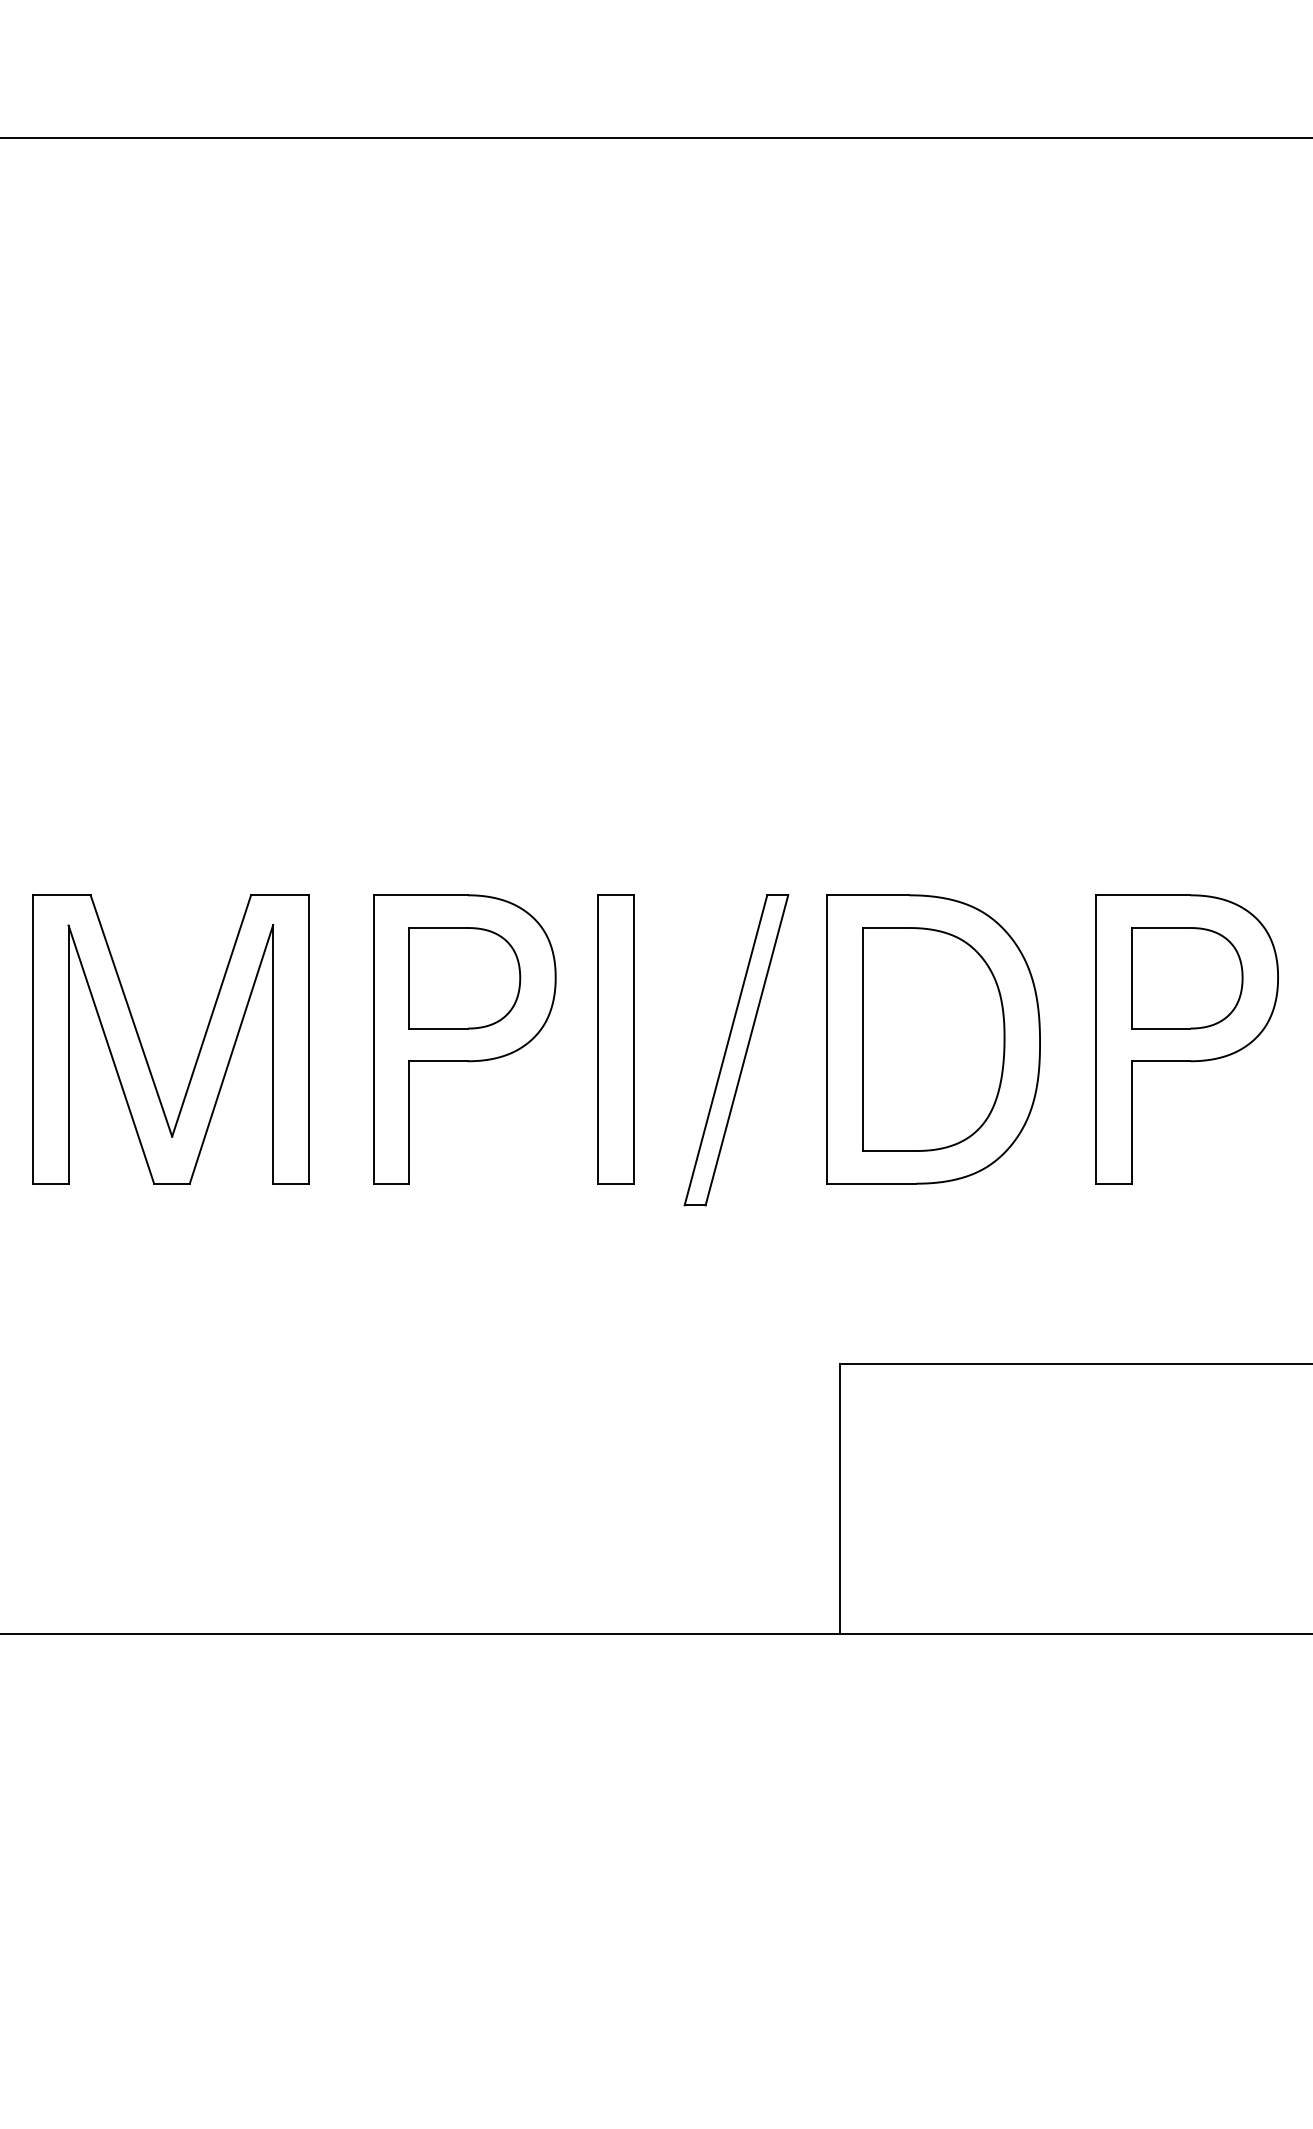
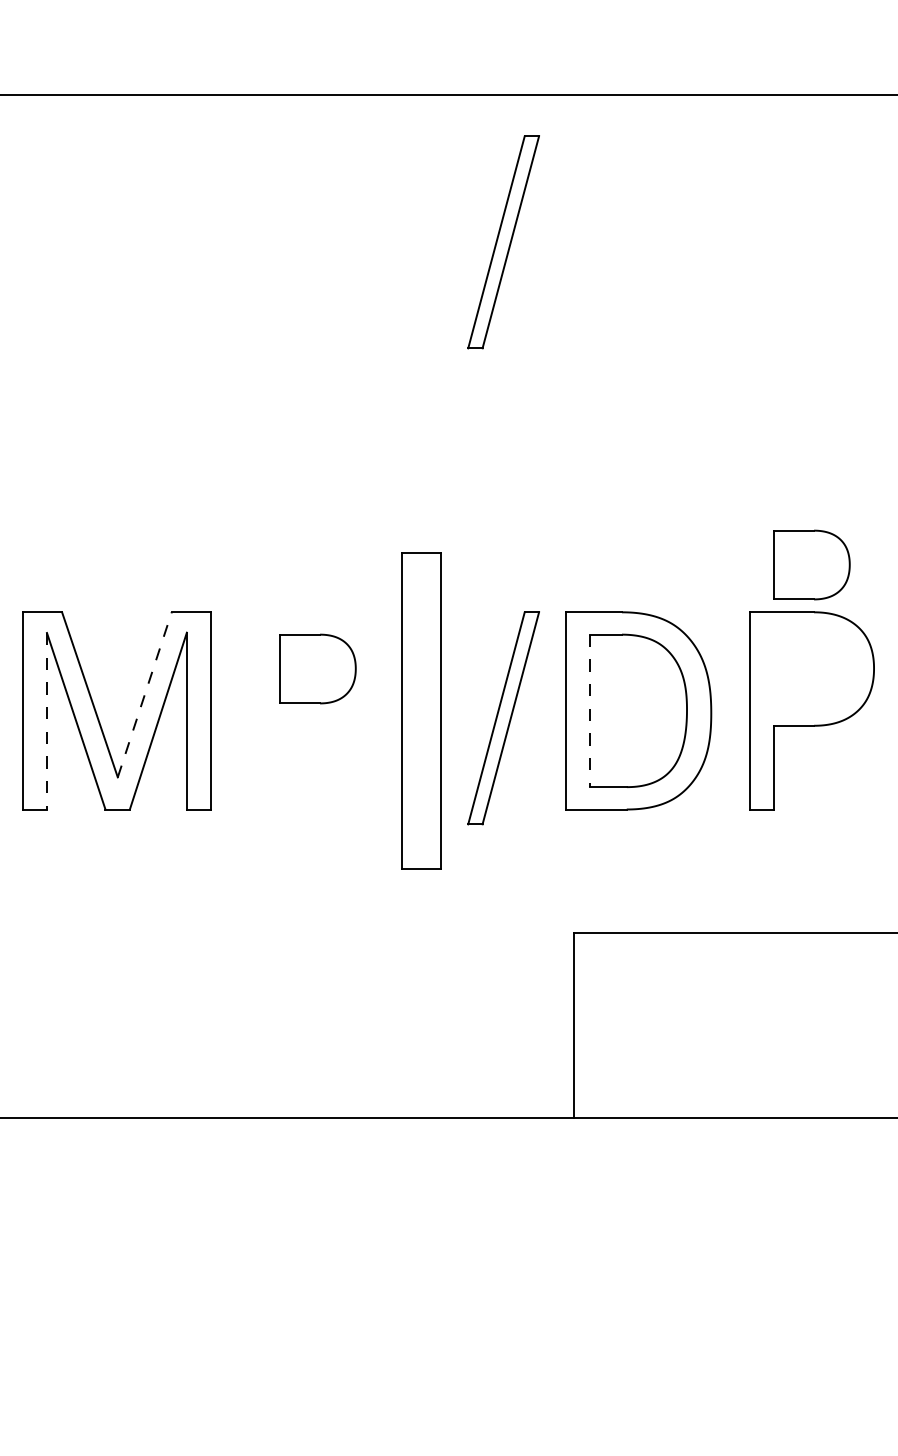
part: (736, 354) -> (503, 242), added
part: (1186, 977) -> (811, 564), moved
line: (211, 1015) -> (144, 694), solid -> dashed
part: (464, 1038) -> (317, 710), removed
part: (616, 1038) -> (421, 710), size x1.6
line: (863, 1040) -> (590, 711), solid -> dashed
line: (69, 1054) -> (47, 721), solid -> dashed

